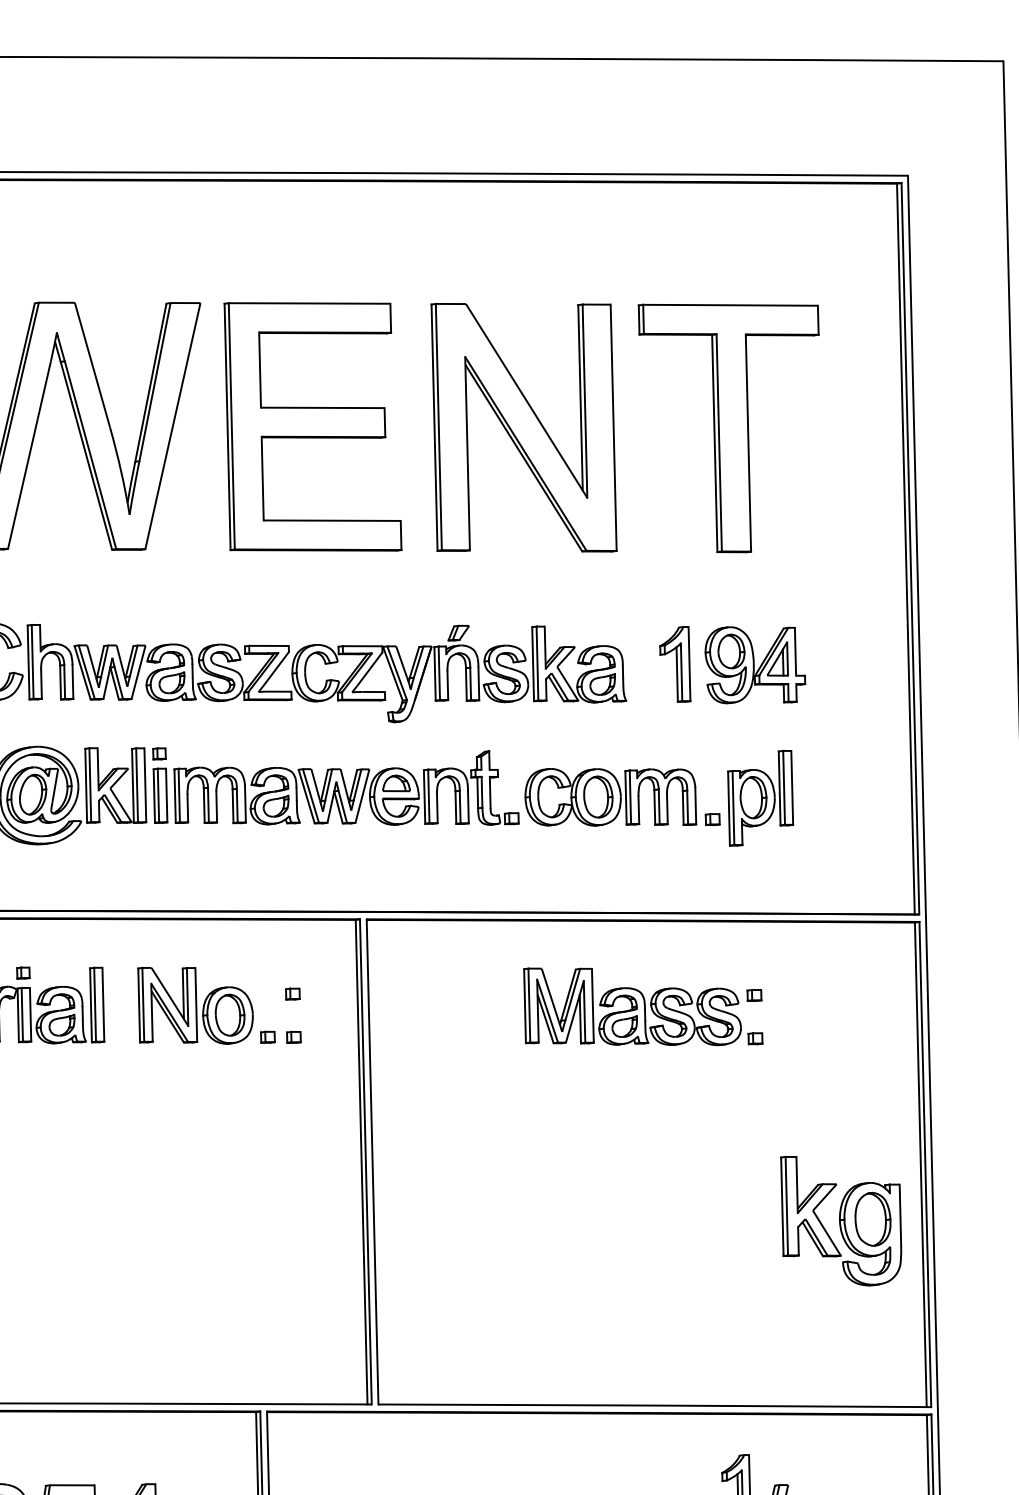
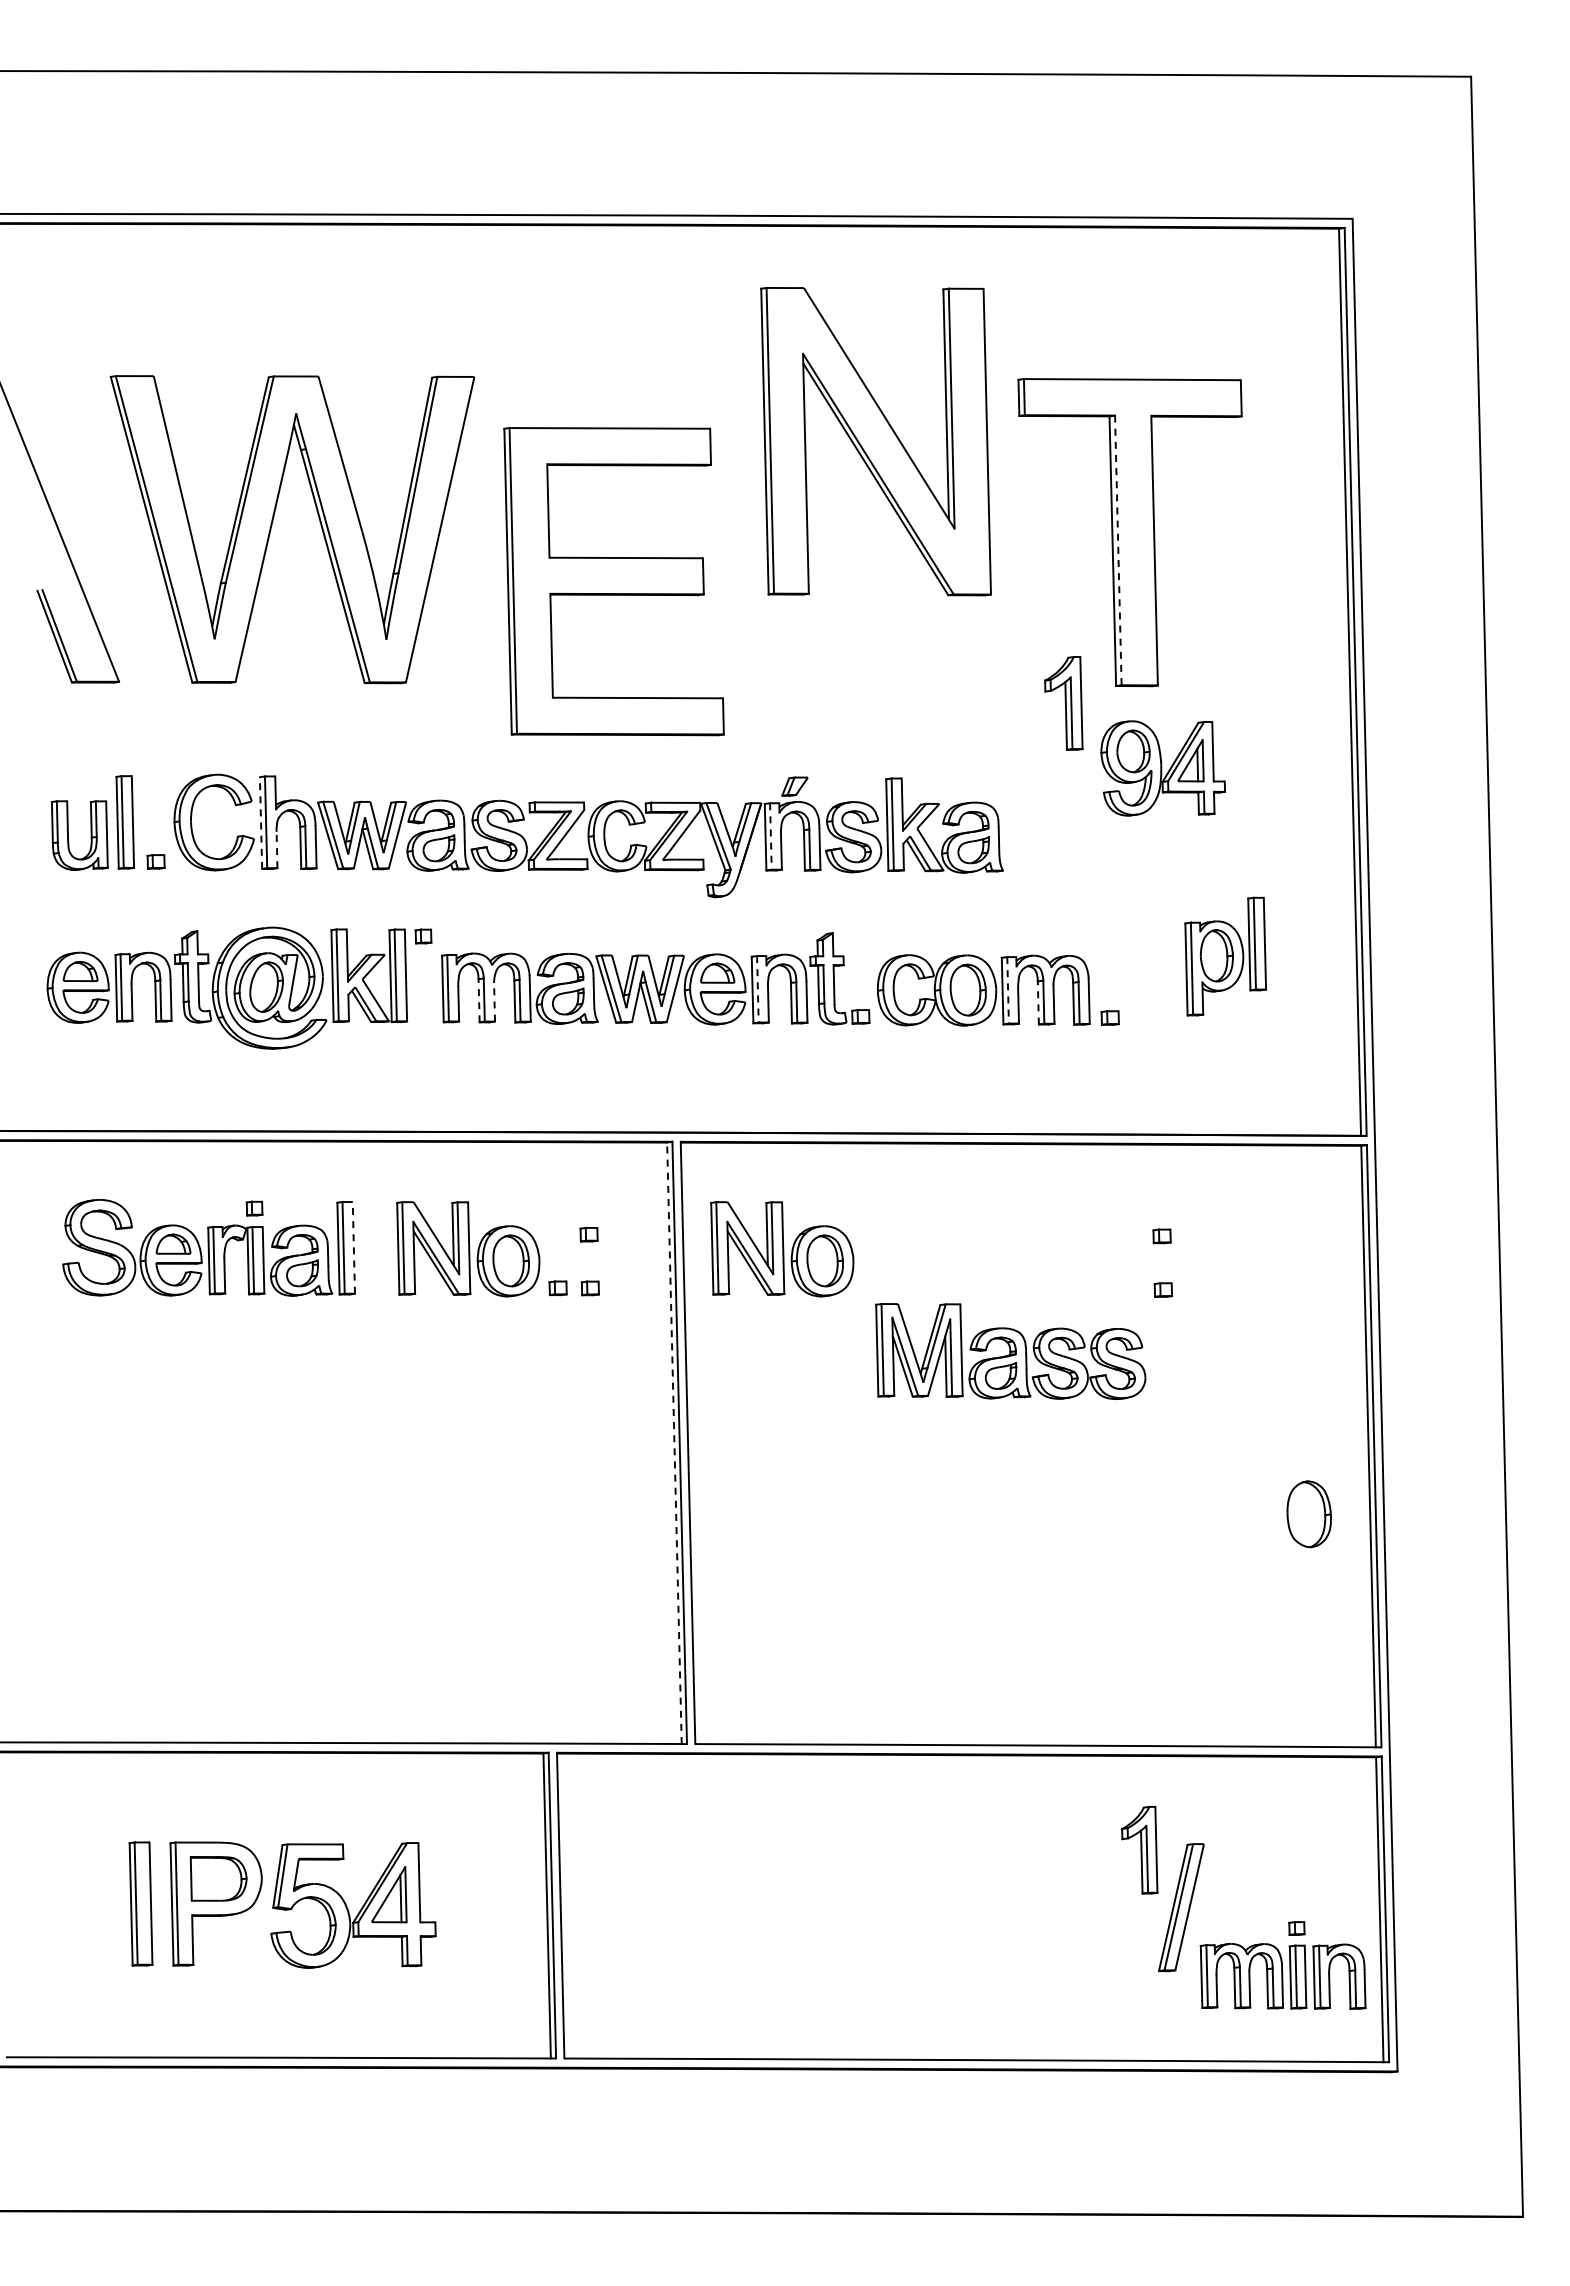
part: (312, 426) -> (613, 581), moved
part: (523, 427) -> (875, 441), moved
line: (719, 442) -> (1118, 550), solid -> dashed
line: (28, 662) -> (261, 823), solid -> dashed
part: (675, 664) -> (1063, 703), moved
part: (754, 665) -> (1162, 768), moved
line: (439, 673) -> (770, 836), solid -> dashed
line: (41, 683) -> (277, 849), solid -> dashed
part: (160, 795) -> (424, 988), removed
line: (428, 796) -> (757, 989), solid -> dashed
line: (630, 797) -> (1008, 990), solid -> dashed
part: (760, 798) -> (1225, 956), moved
line: (204, 805) -> (479, 1000), solid -> dashed
line: (216, 806) -> (494, 1001), solid -> dashed
line: (654, 807) -> (1038, 1002), solid -> dashed
line: (103, 1004) -> (353, 1247), solid -> dashed
part: (448, 1006) -> (782, 1249), added
part: (632, 1006) -> (1010, 1351), moved
line: (361, 1162) -> (674, 1443), solid -> dashed
part: (841, 1221) -> (1269, 1516), removed

